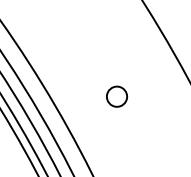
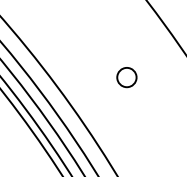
circle: (116, 96) -> (126, 77), moved

